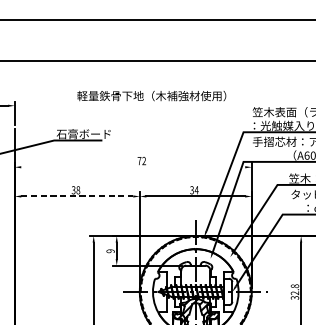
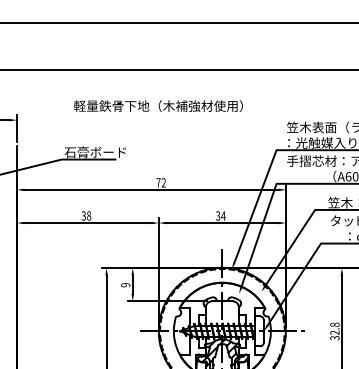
text: (151, 95) -> (158, 105), moved
line: (133, 166) -> (151, 189), added
line: (77, 196) -> (88, 223), dashed -> solid

